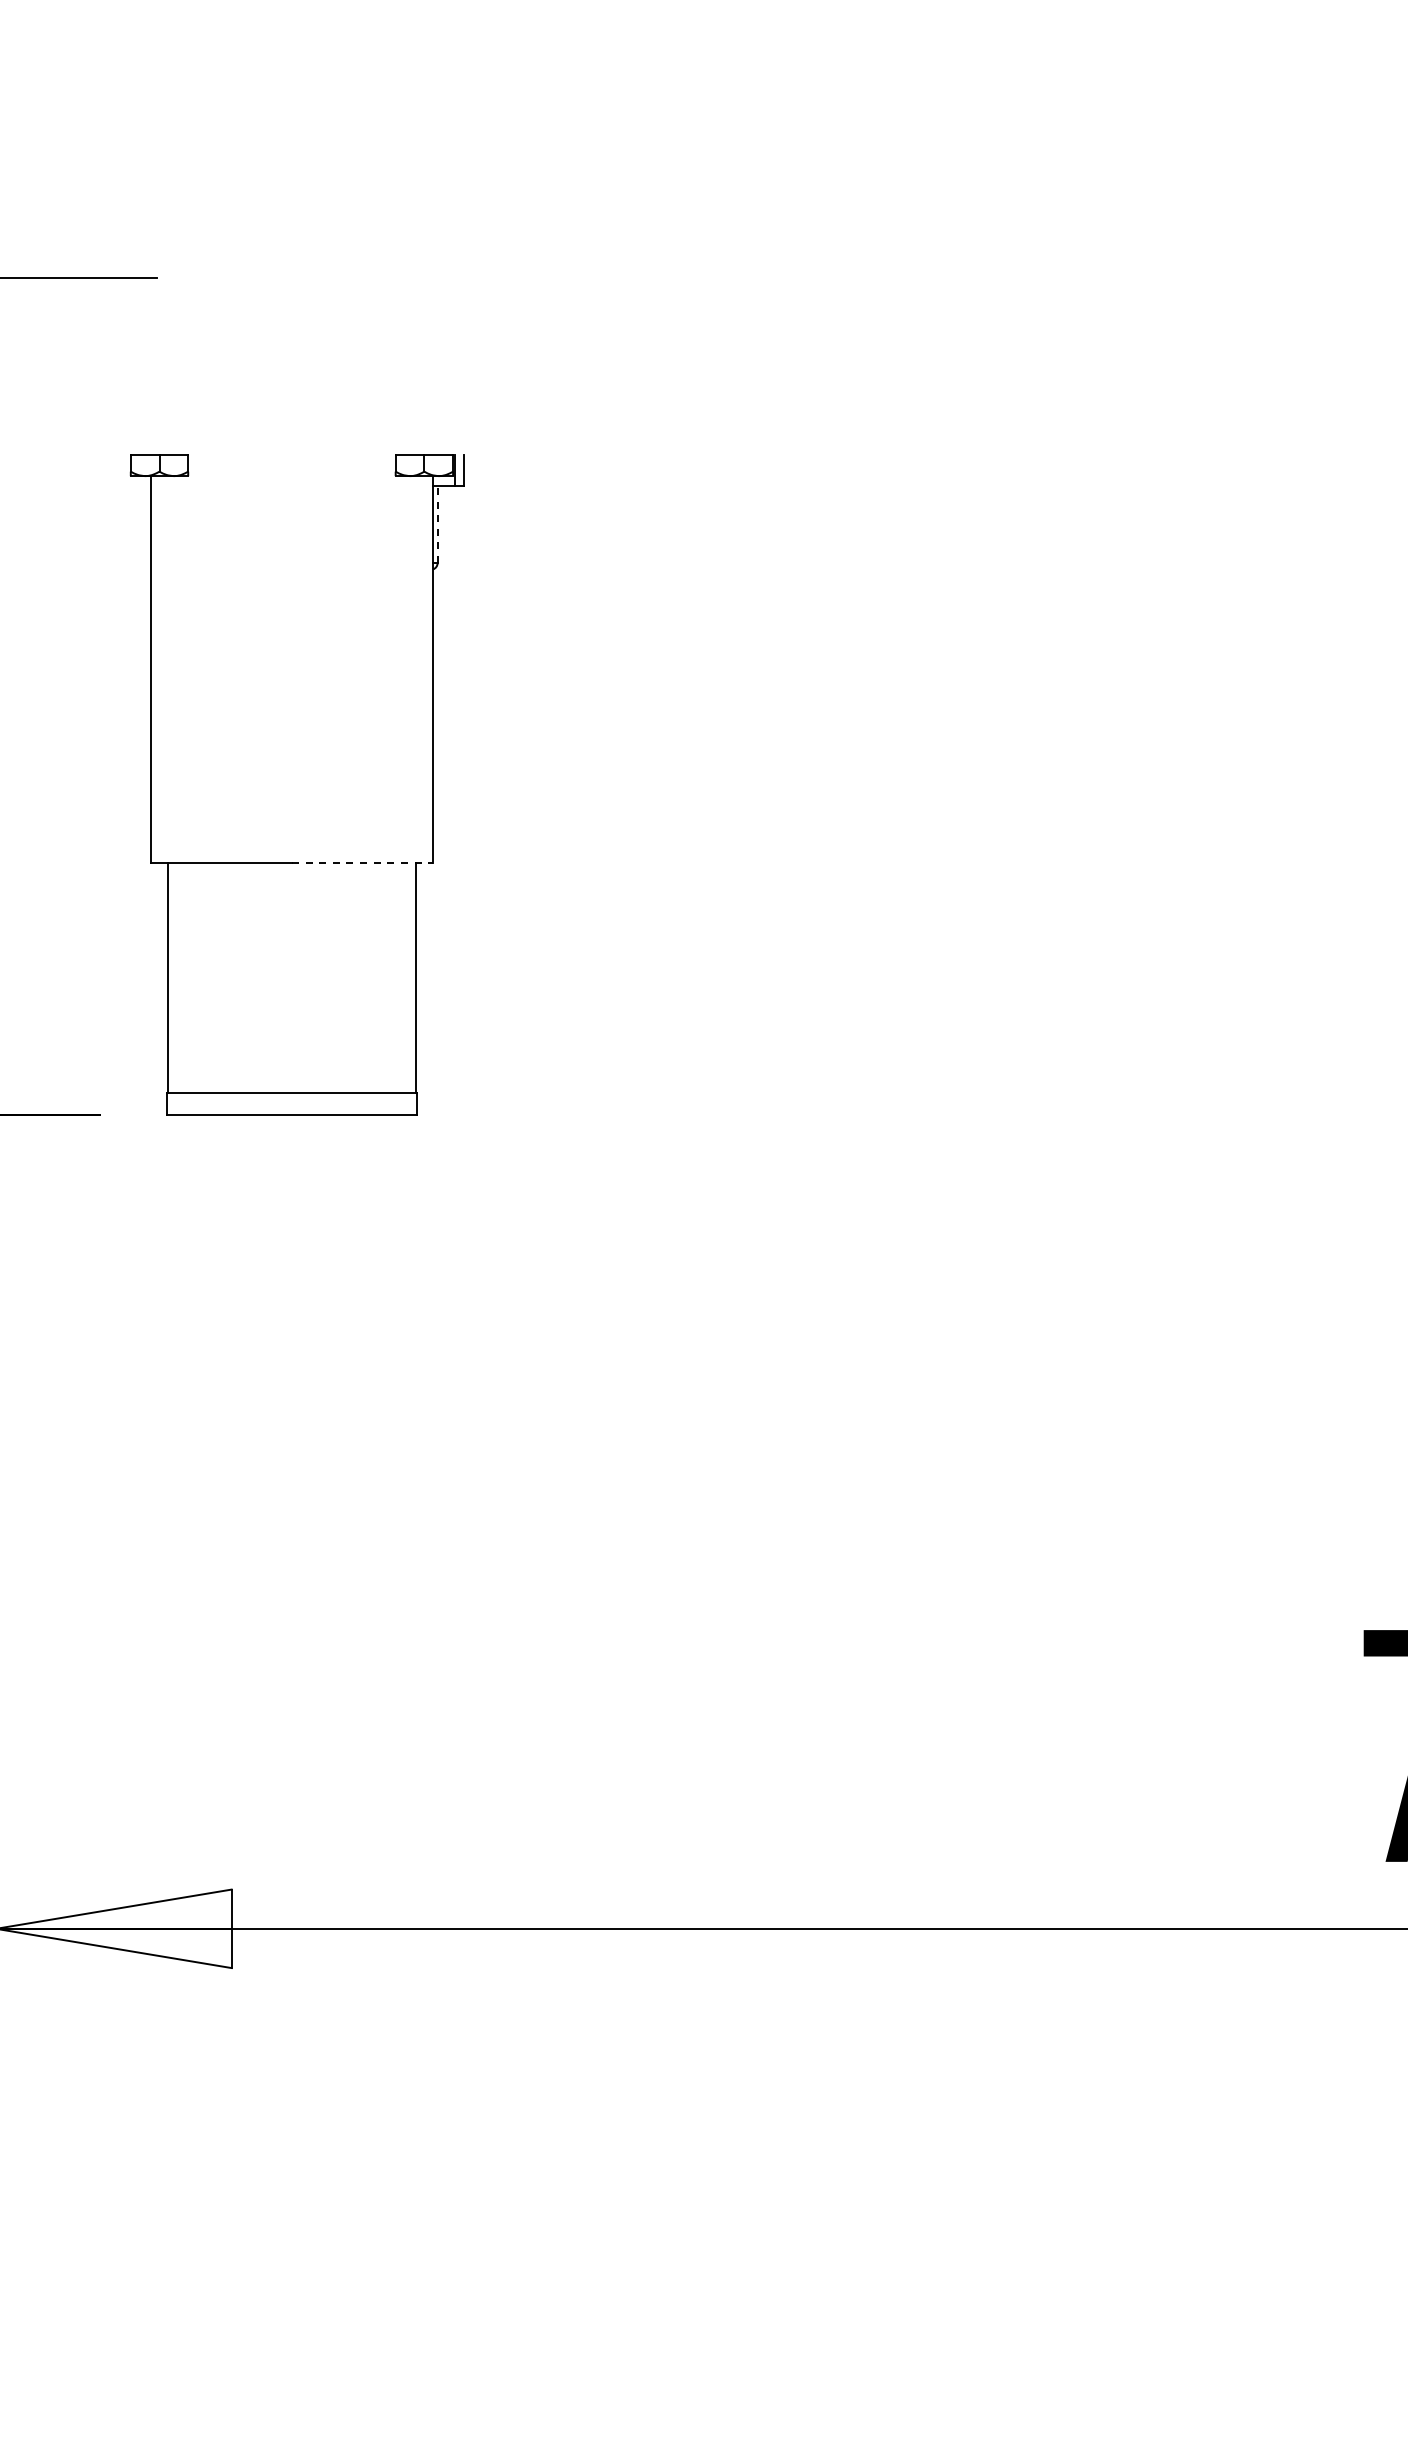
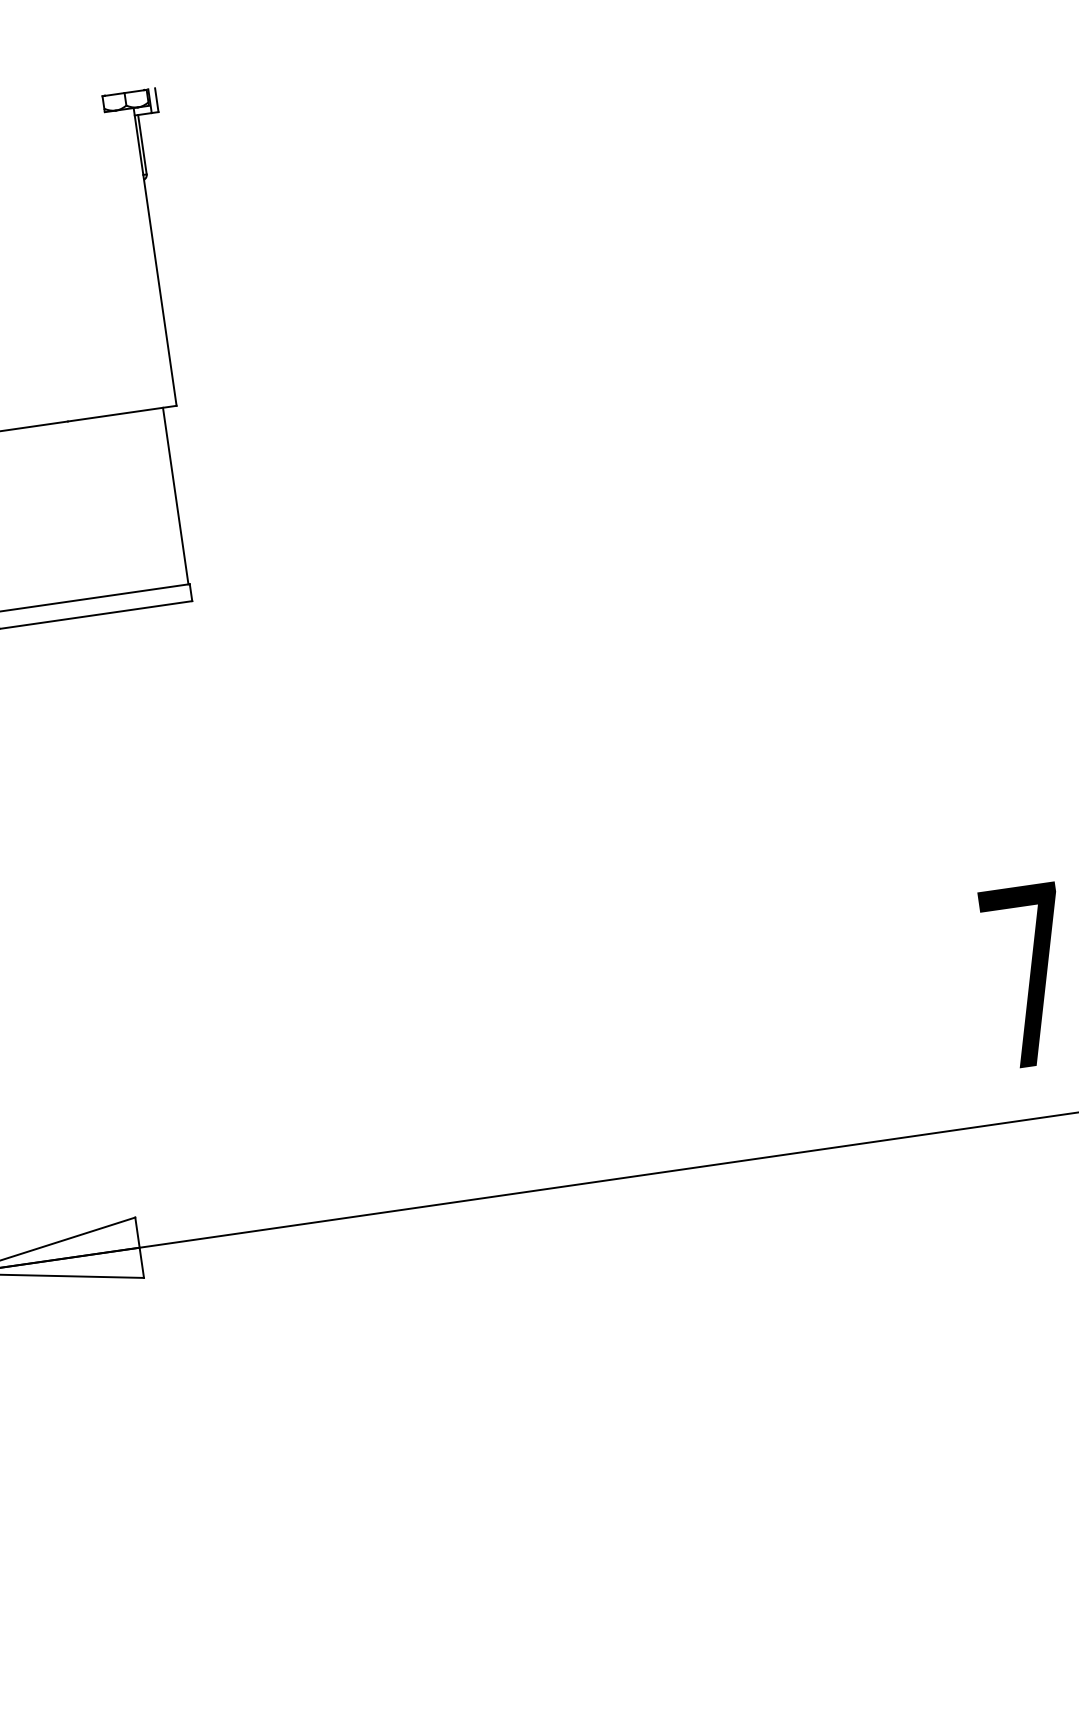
line: (437, 524) -> (142, 144), dashed -> solid
line: (362, 863) -> (122, 413), dashed -> solid

